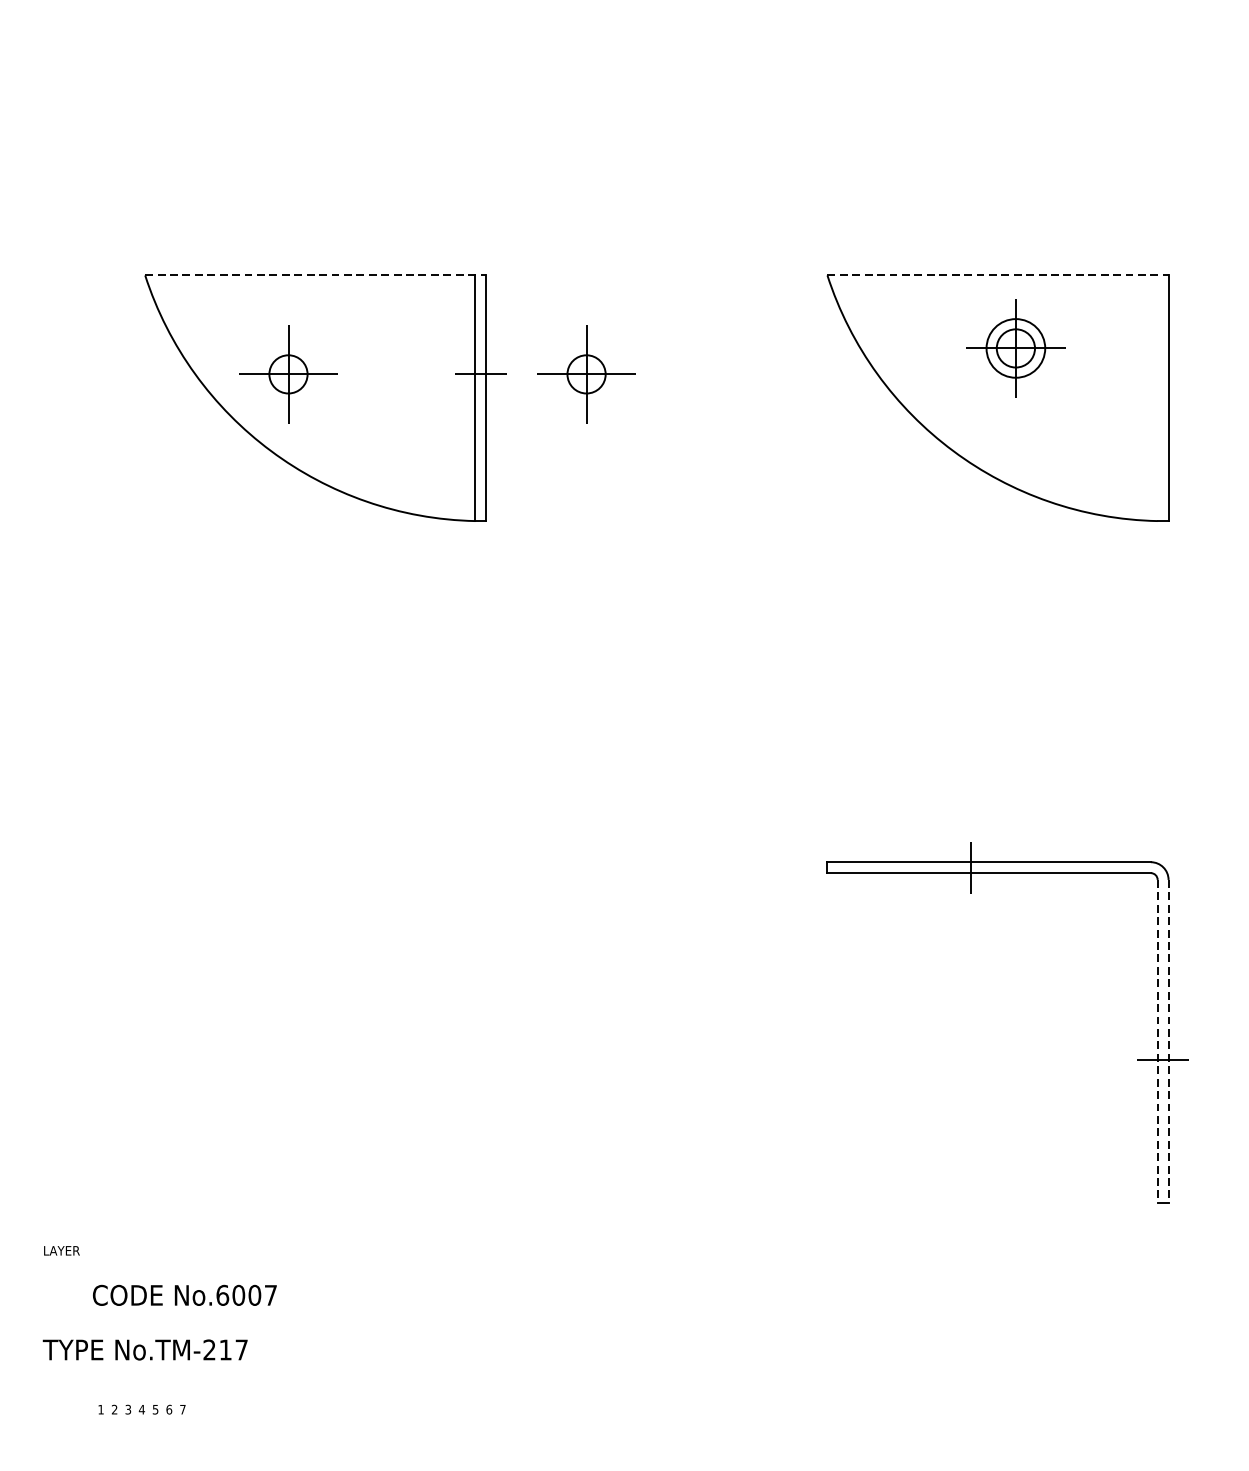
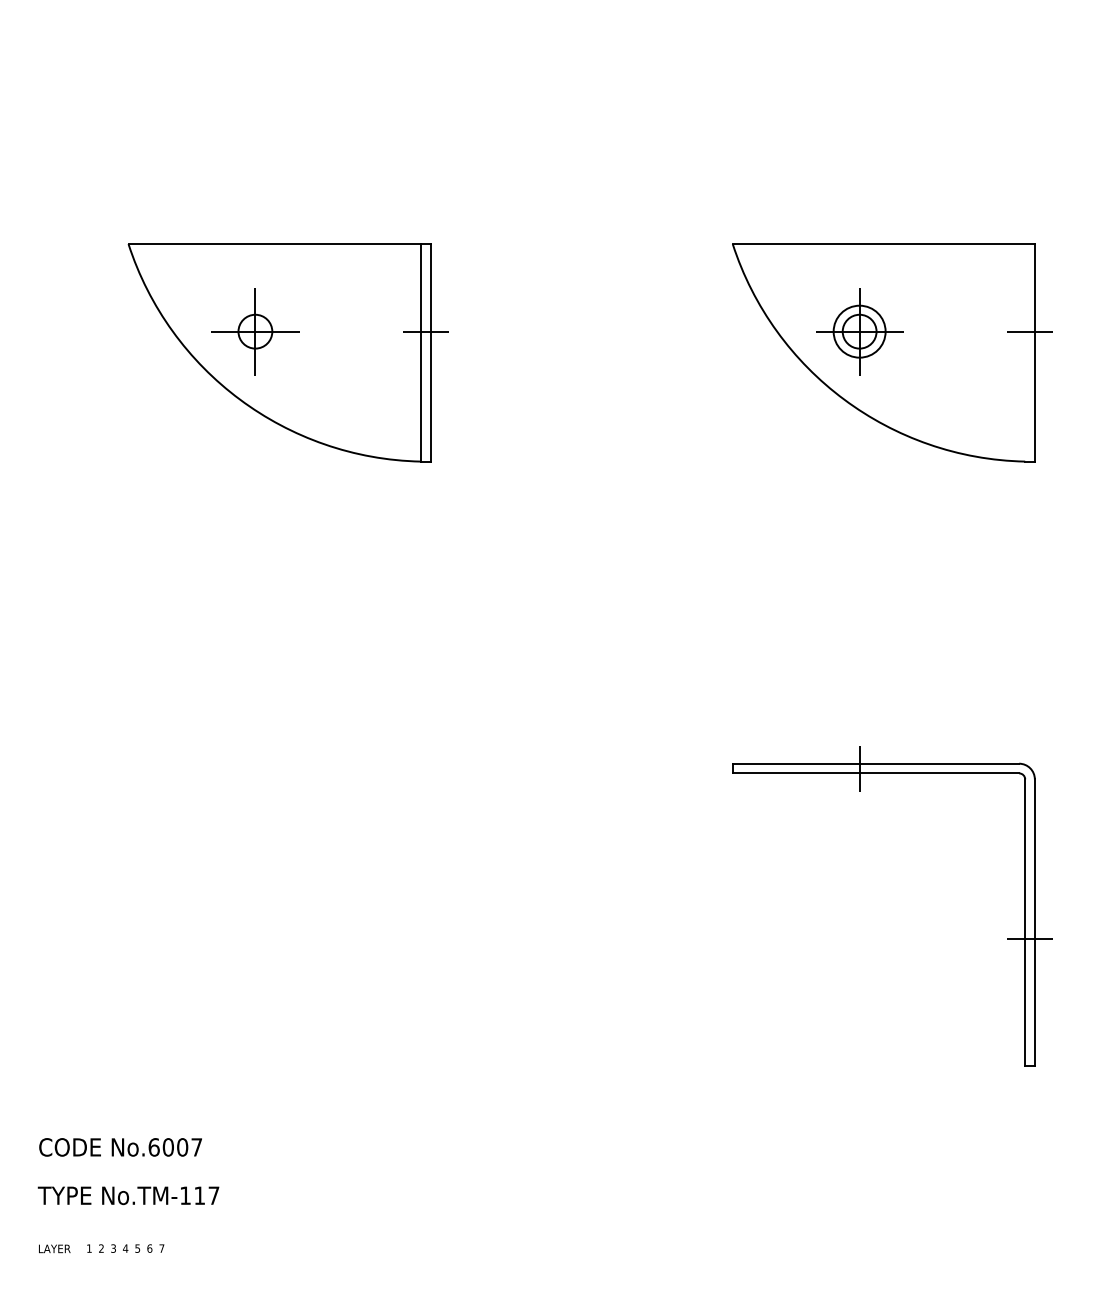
line: (316, 275) -> (280, 244), dashed -> solid
line: (998, 275) -> (884, 244), dashed -> solid
part: (1015, 348) -> (859, 331), moved
part: (586, 374) -> (519, 331), removed
line: (1163, 374) -> (1030, 331), added
line: (1157, 1042) -> (1025, 923), dashed -> solid
line: (1168, 1042) -> (1034, 923), dashed -> solid
text: (61, 1250) -> (54, 1248), moved
text: (184, 1295) -> (120, 1147), moved
text: (209, 1349) -> (185, 1195), No.TM-217 -> No.TM-117

